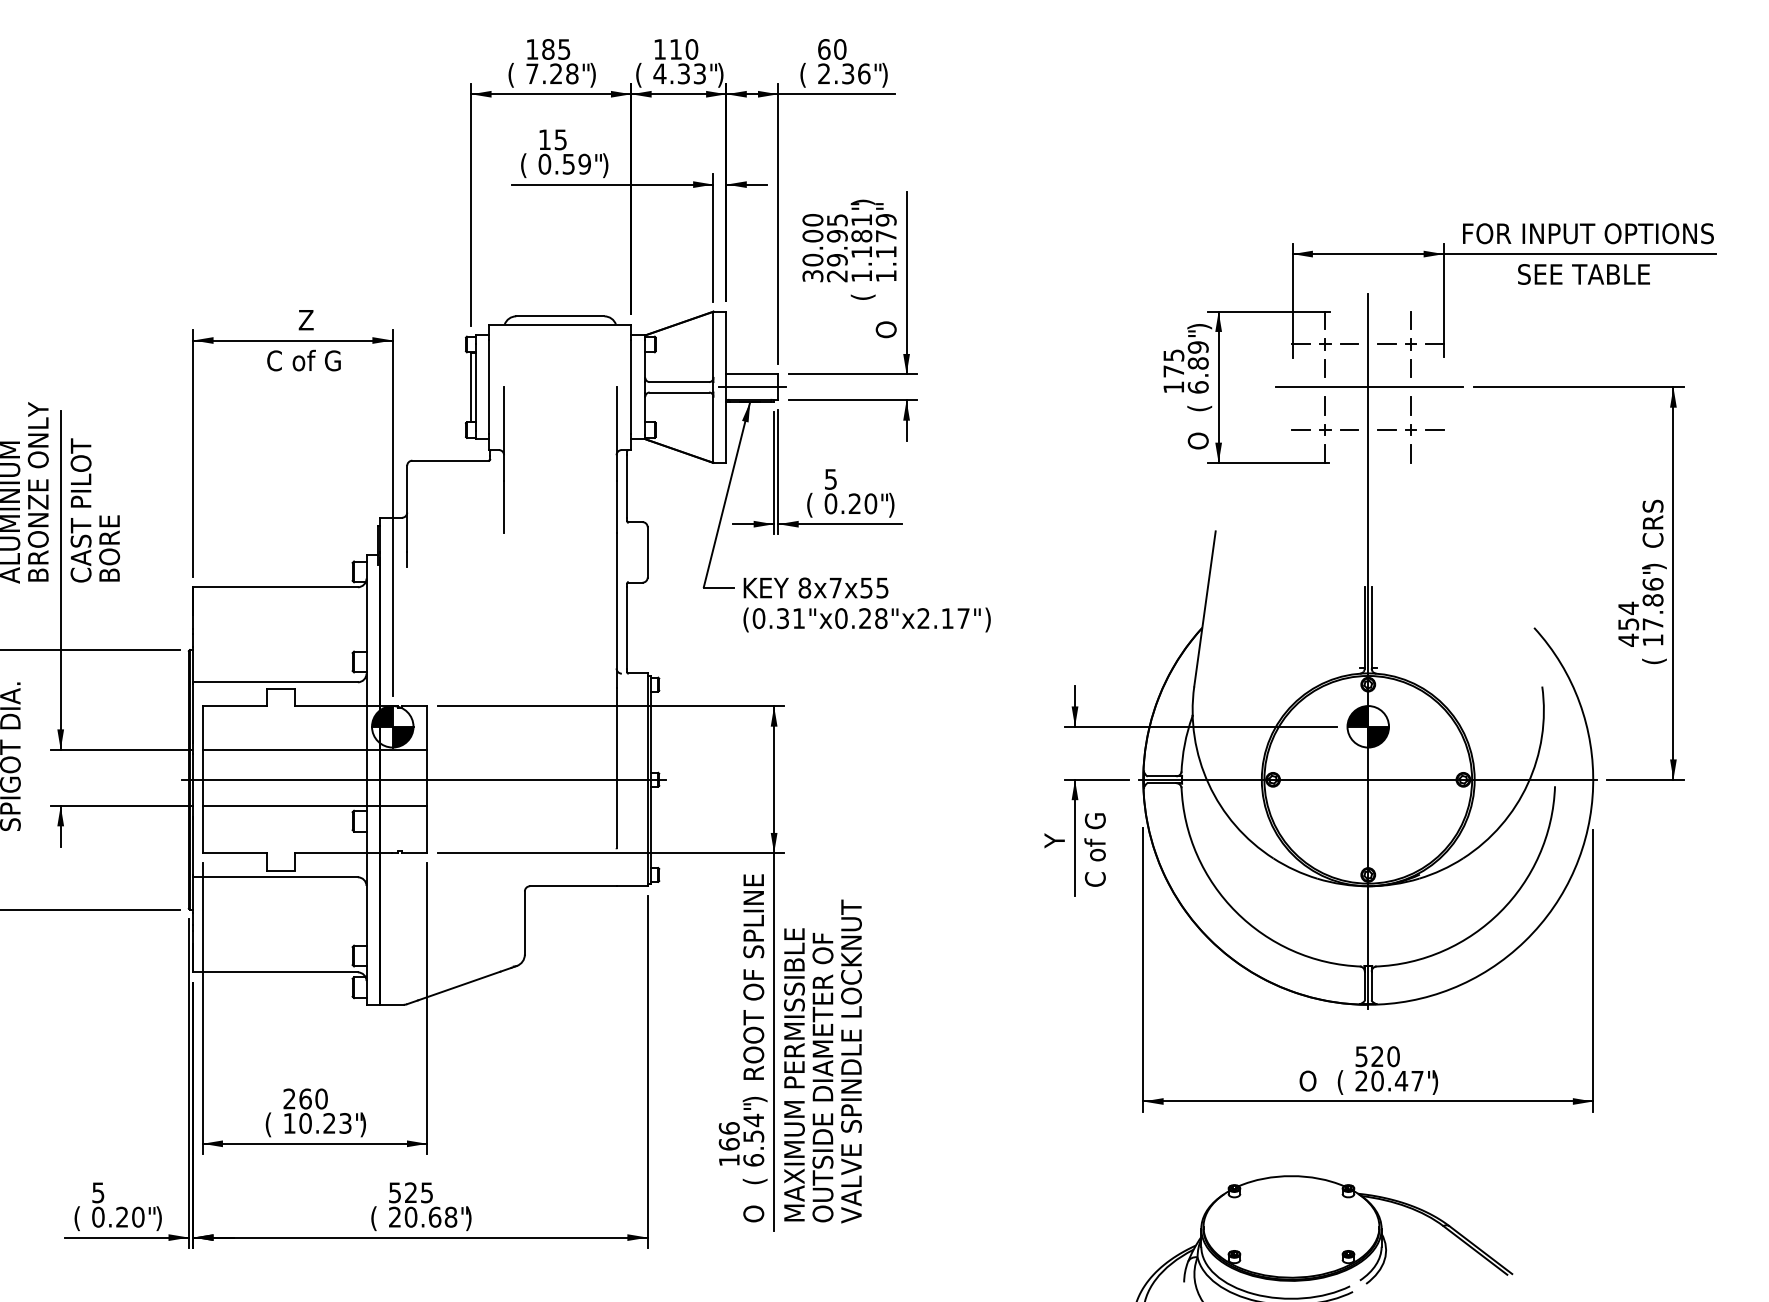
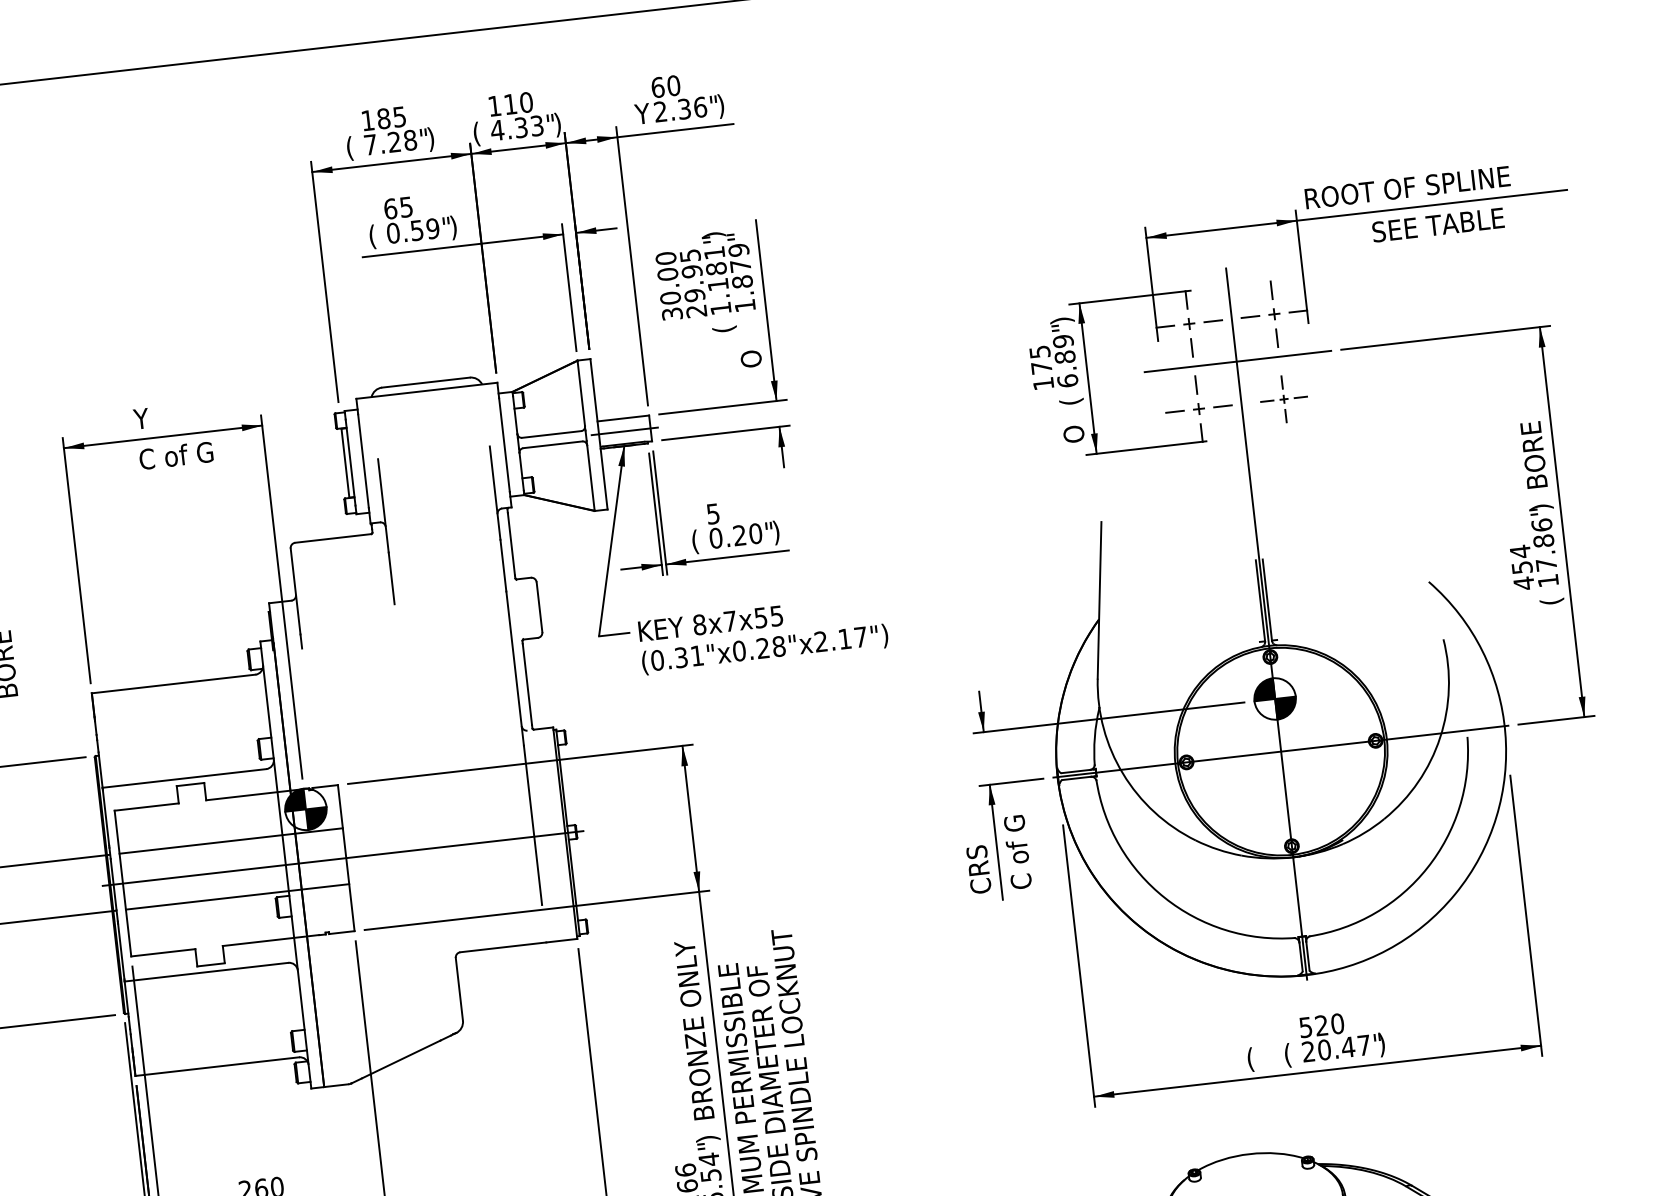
text: (805, 74) -> (642, 114), ( -> Y
text: (544, 139) -> (390, 208), 15 -> 65
text: (1584, 233) -> (1434, 184), FOR INPUT OPTIONS -> ROOT OF SPLINE
text: (885, 252) -> (741, 282), 1.179" -> 1.879"
text: (289, 320) -> (157, 417), Z -> Y
part: (1410, 429) -> (1283, 398), size x0.7
text: (1652, 513) -> (1533, 454), CRS -> BORE
text: (1054, 859) -> (978, 866), Y -> CRS
text: (753, 975) -> (692, 1015), ROOT OF SPLINE -> BRONZE ONLY
text: (1307, 1082) -> (1255, 1059), O -> (

